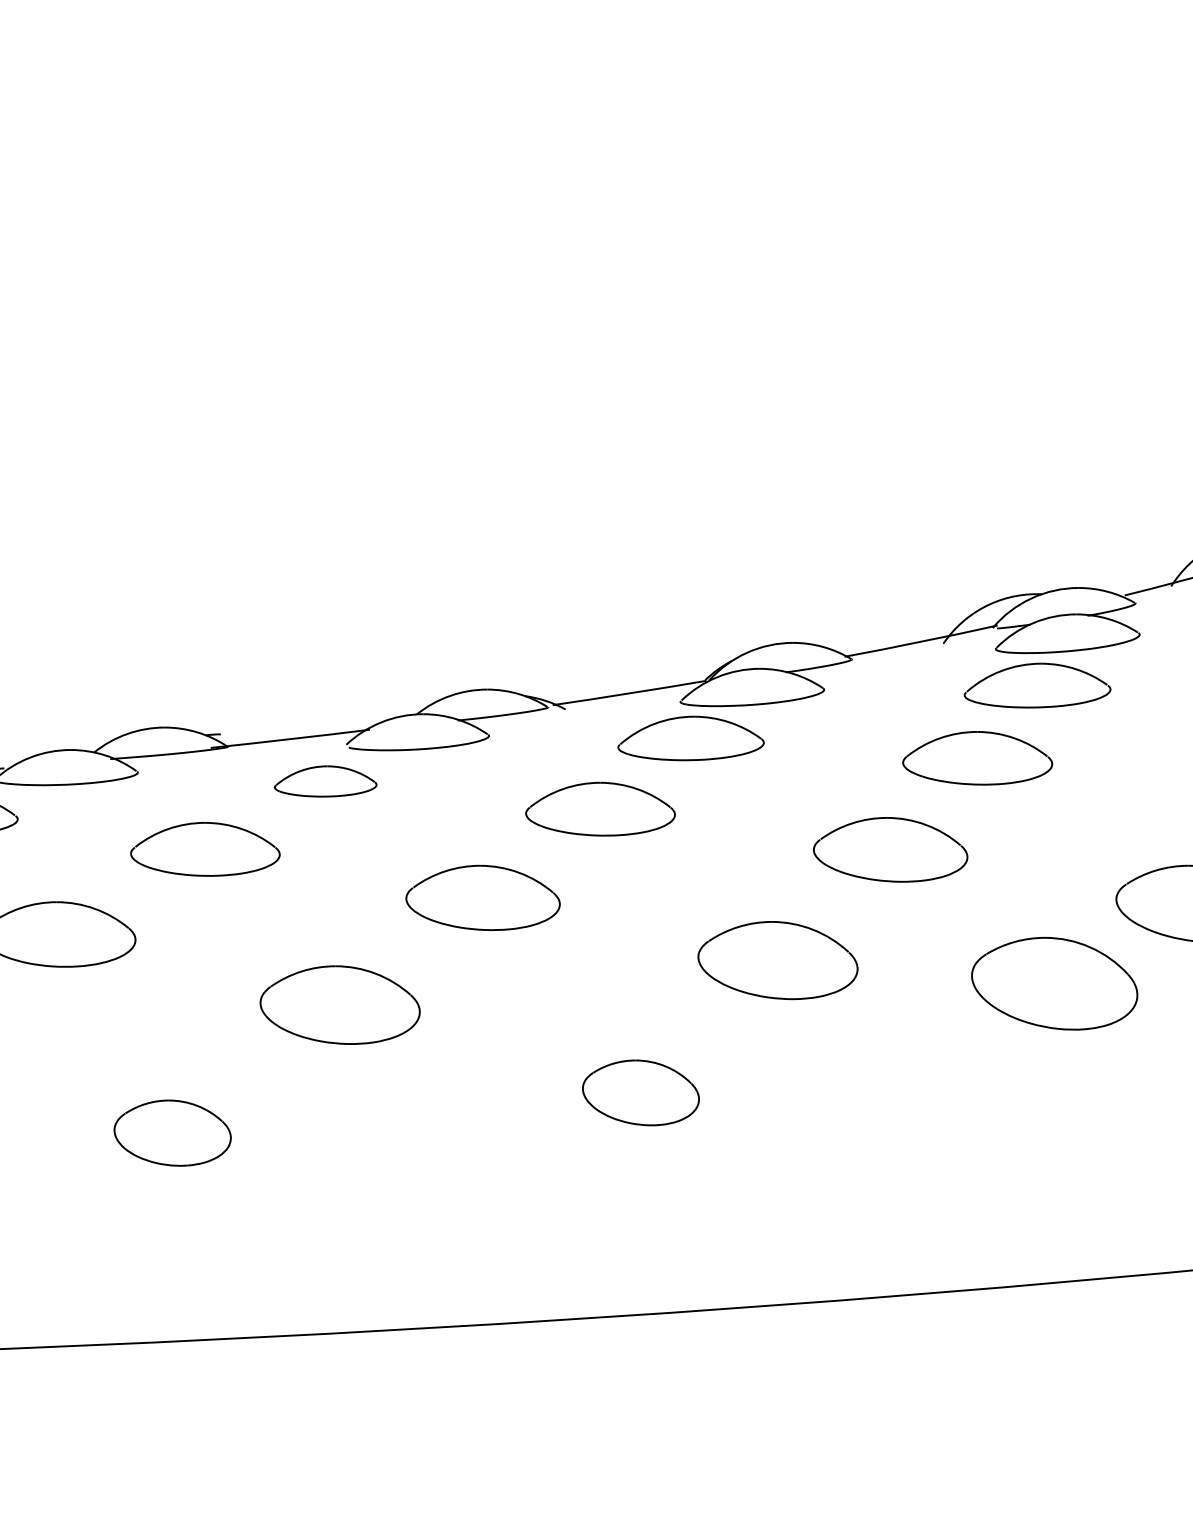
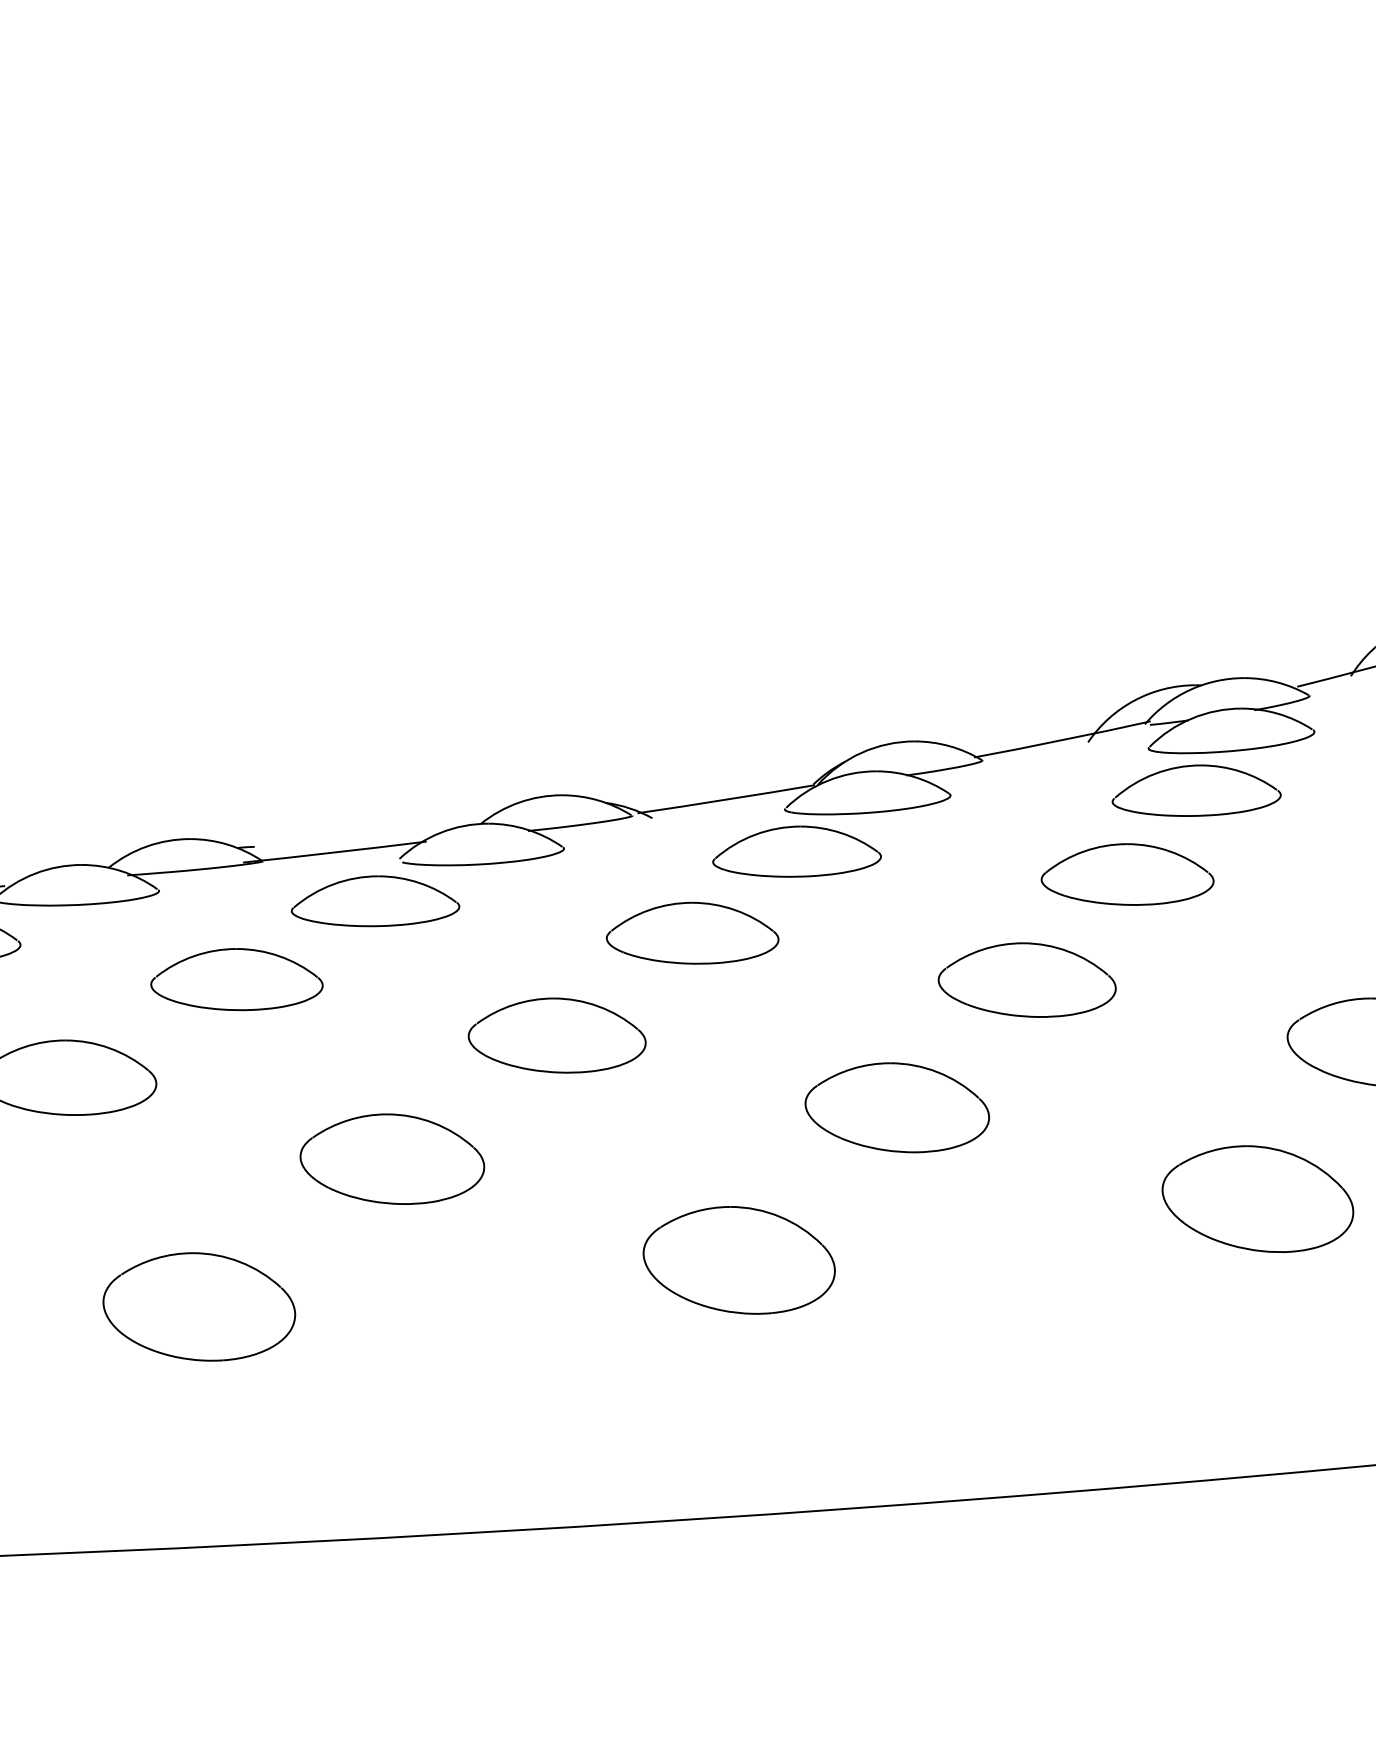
part: (325, 781) -> (375, 901), size x1.43
part: (1054, 983) -> (1257, 1198), moved
part: (640, 1092) -> (738, 1259), size x1.43
part: (172, 1132) -> (199, 1306), size x1.43

